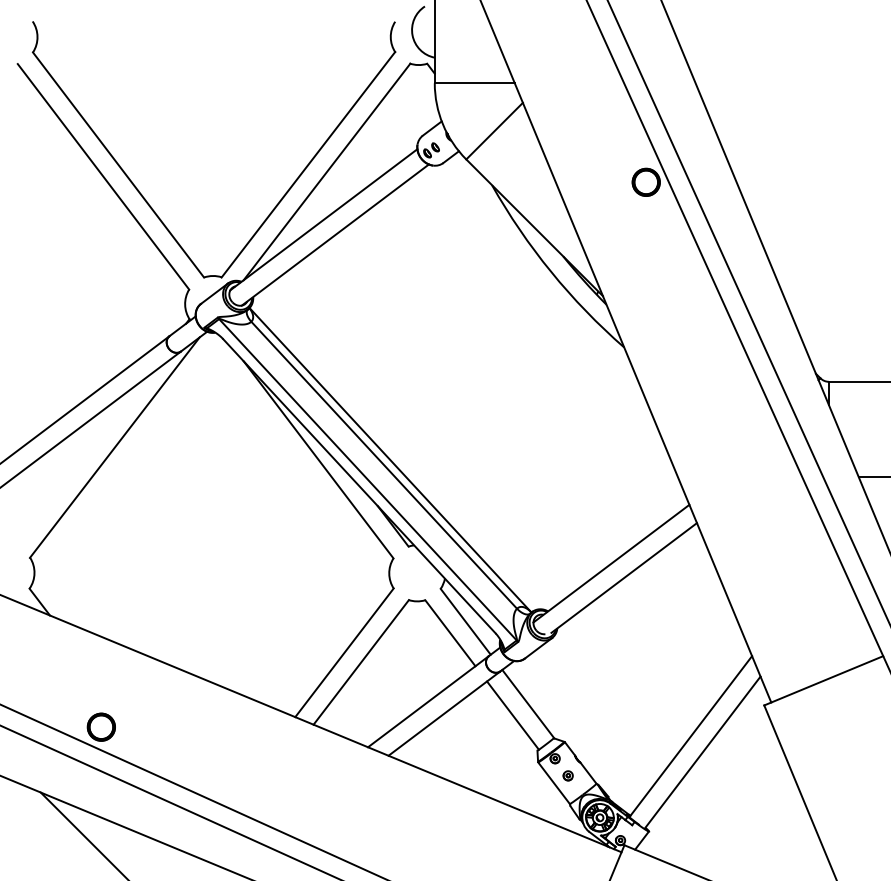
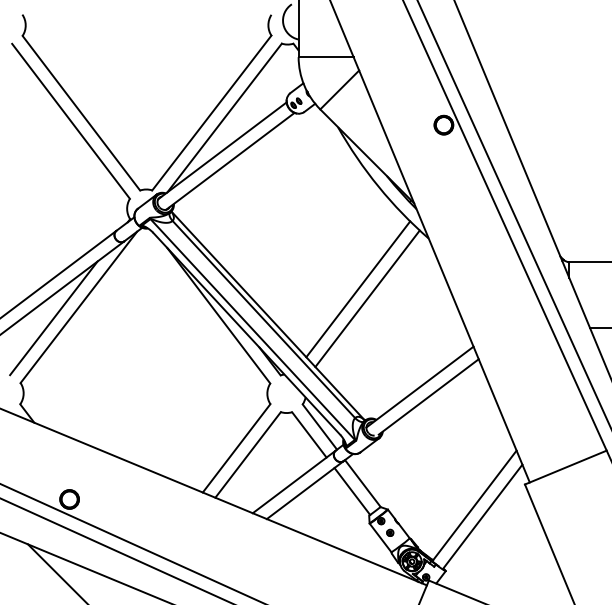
line: (521, 421) -> (358, 289), added
line: (535, 434) -> (367, 298), added
line: (77, 463) -> (53, 318), added

